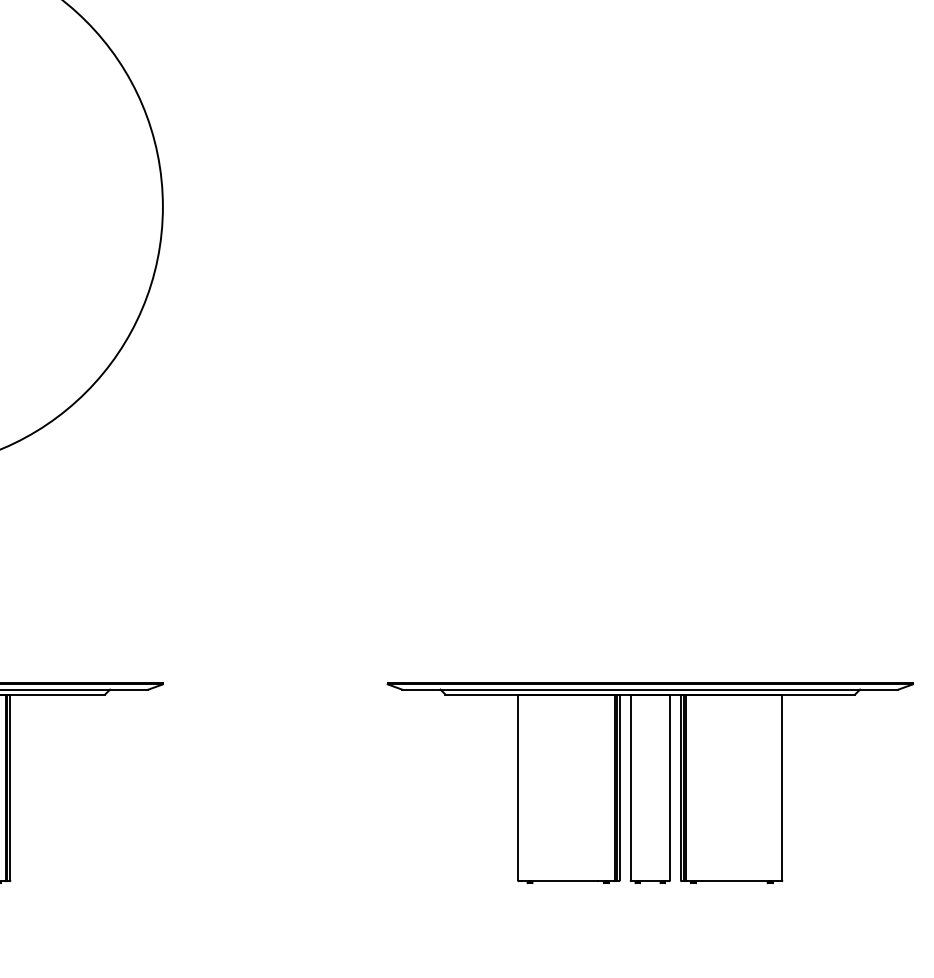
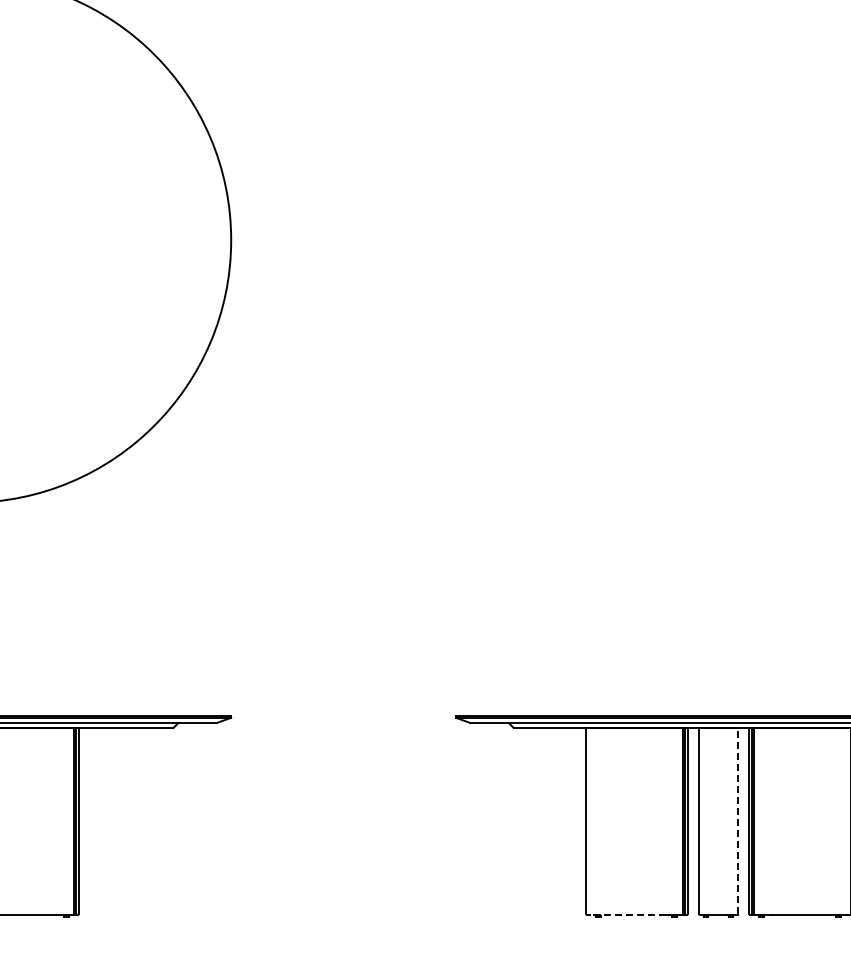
line: (669, 787) -> (737, 820), solid -> dashed
line: (559, 881) -> (627, 914), solid -> dashed

